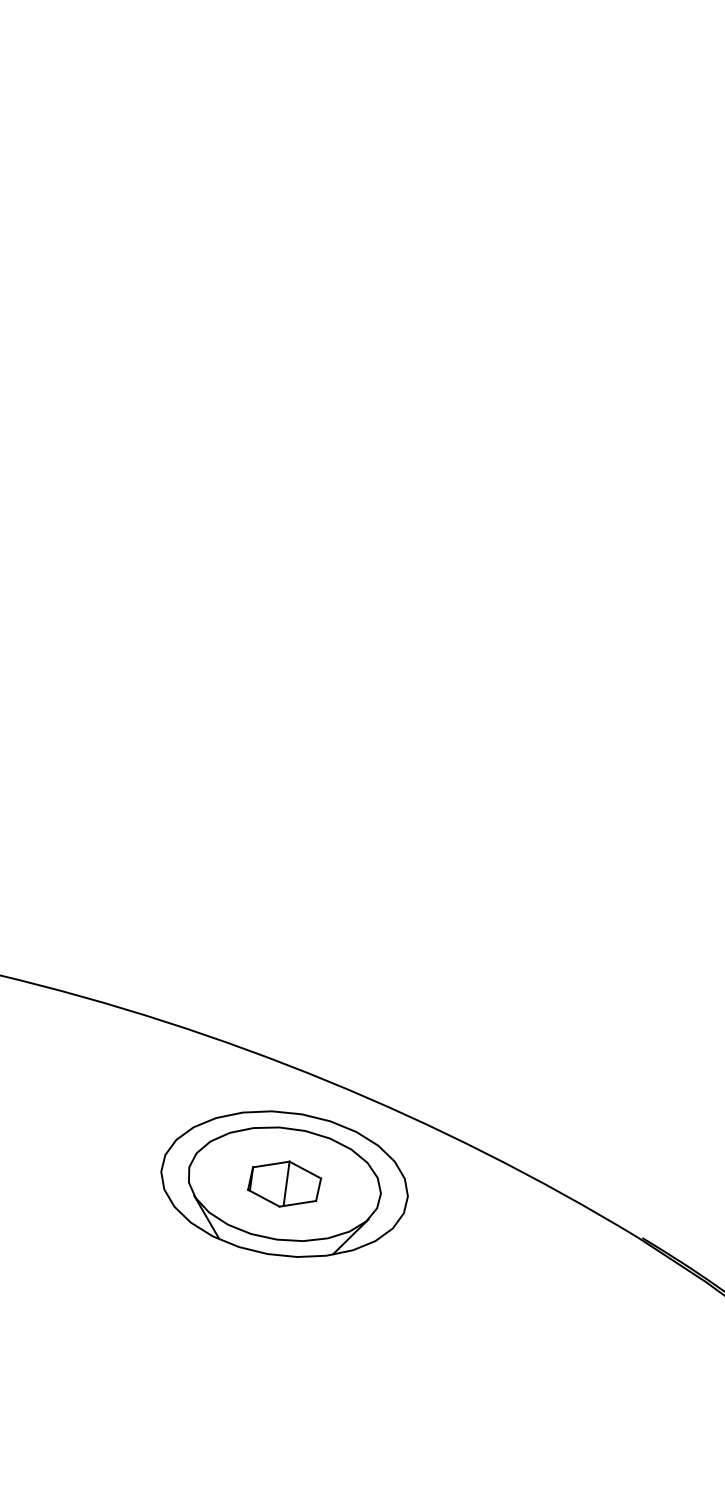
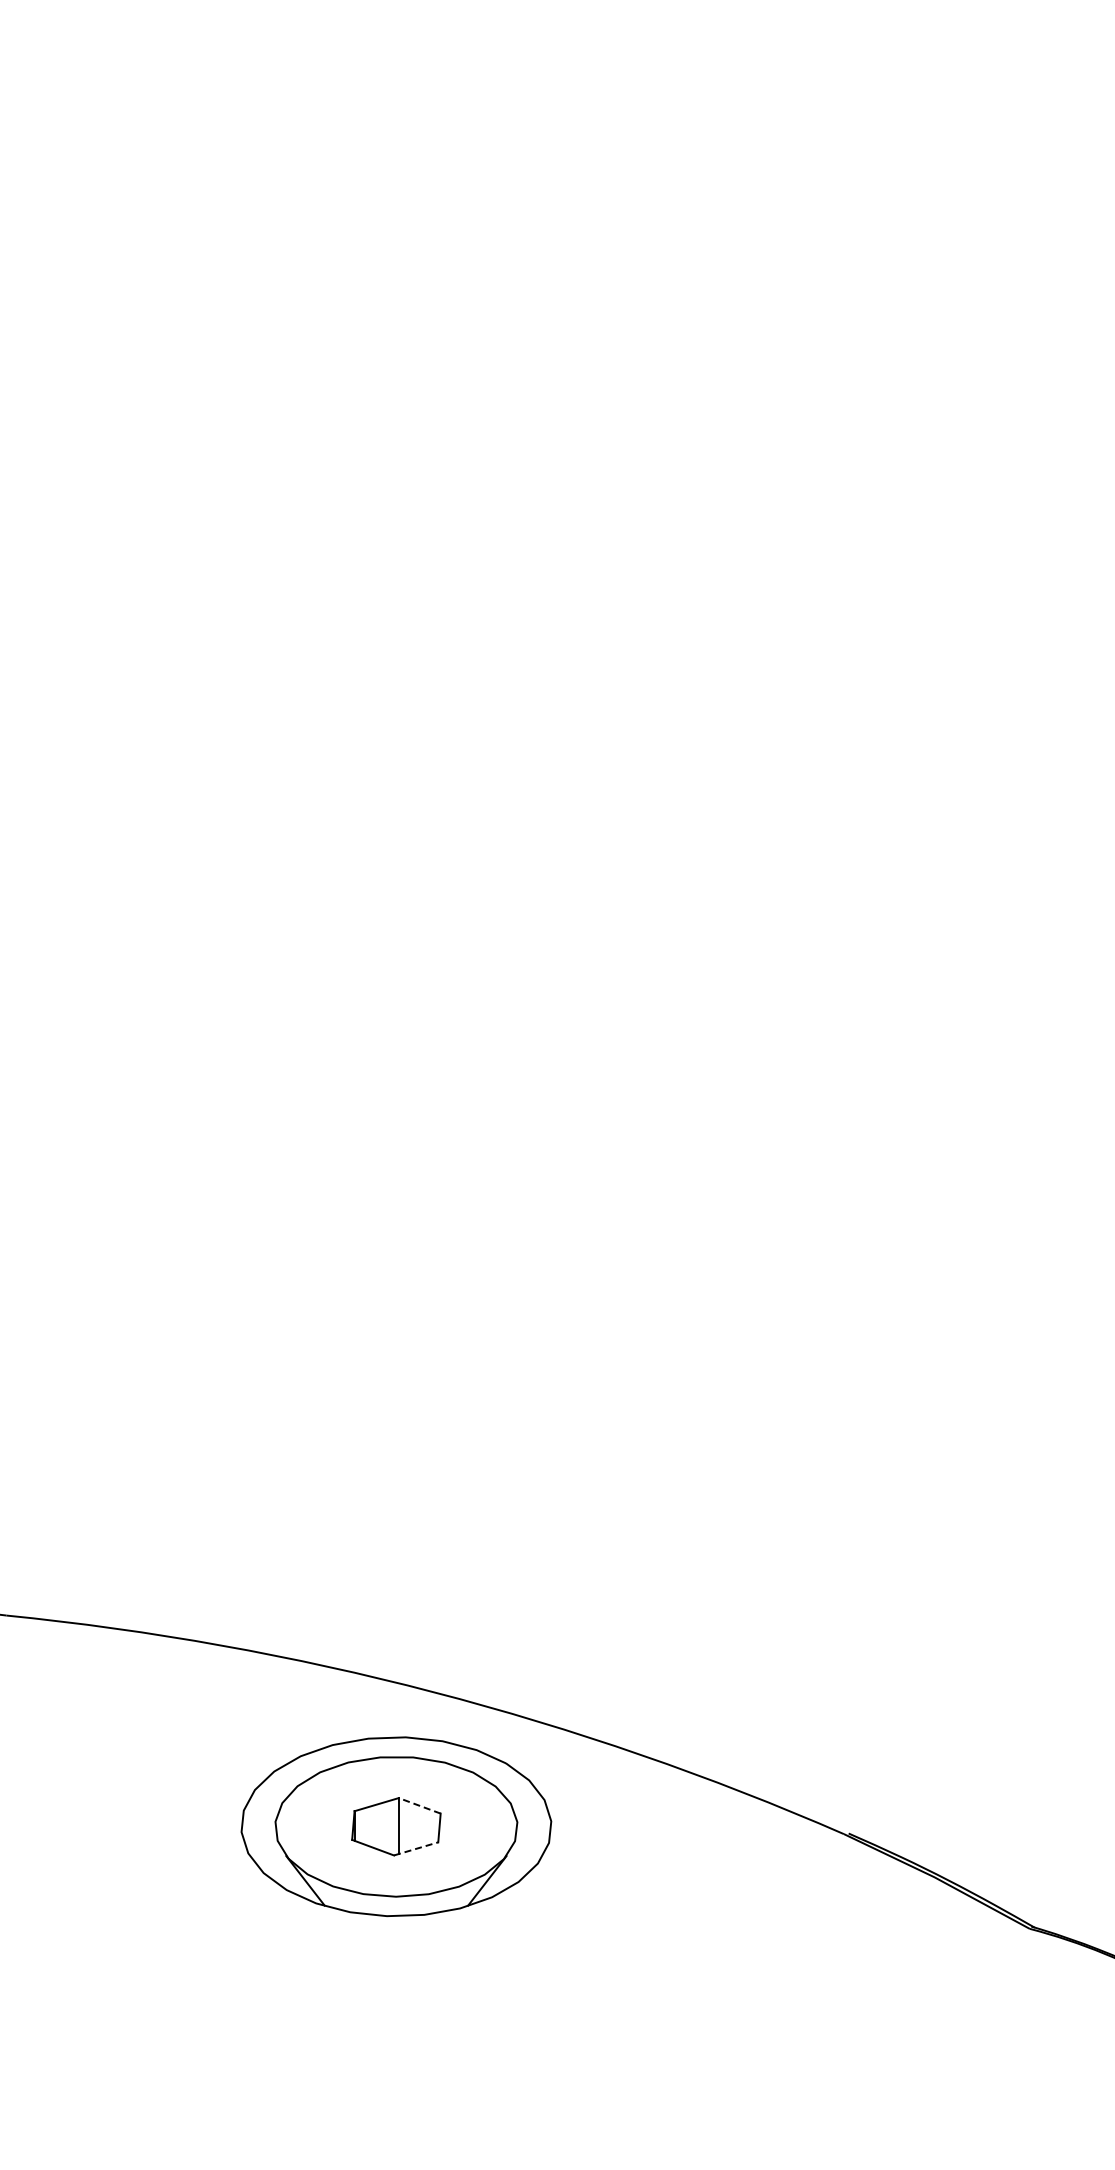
line: (305, 1169) -> (419, 1805), solid -> dashed
line: (298, 1203) -> (416, 1848), solid -> dashed

